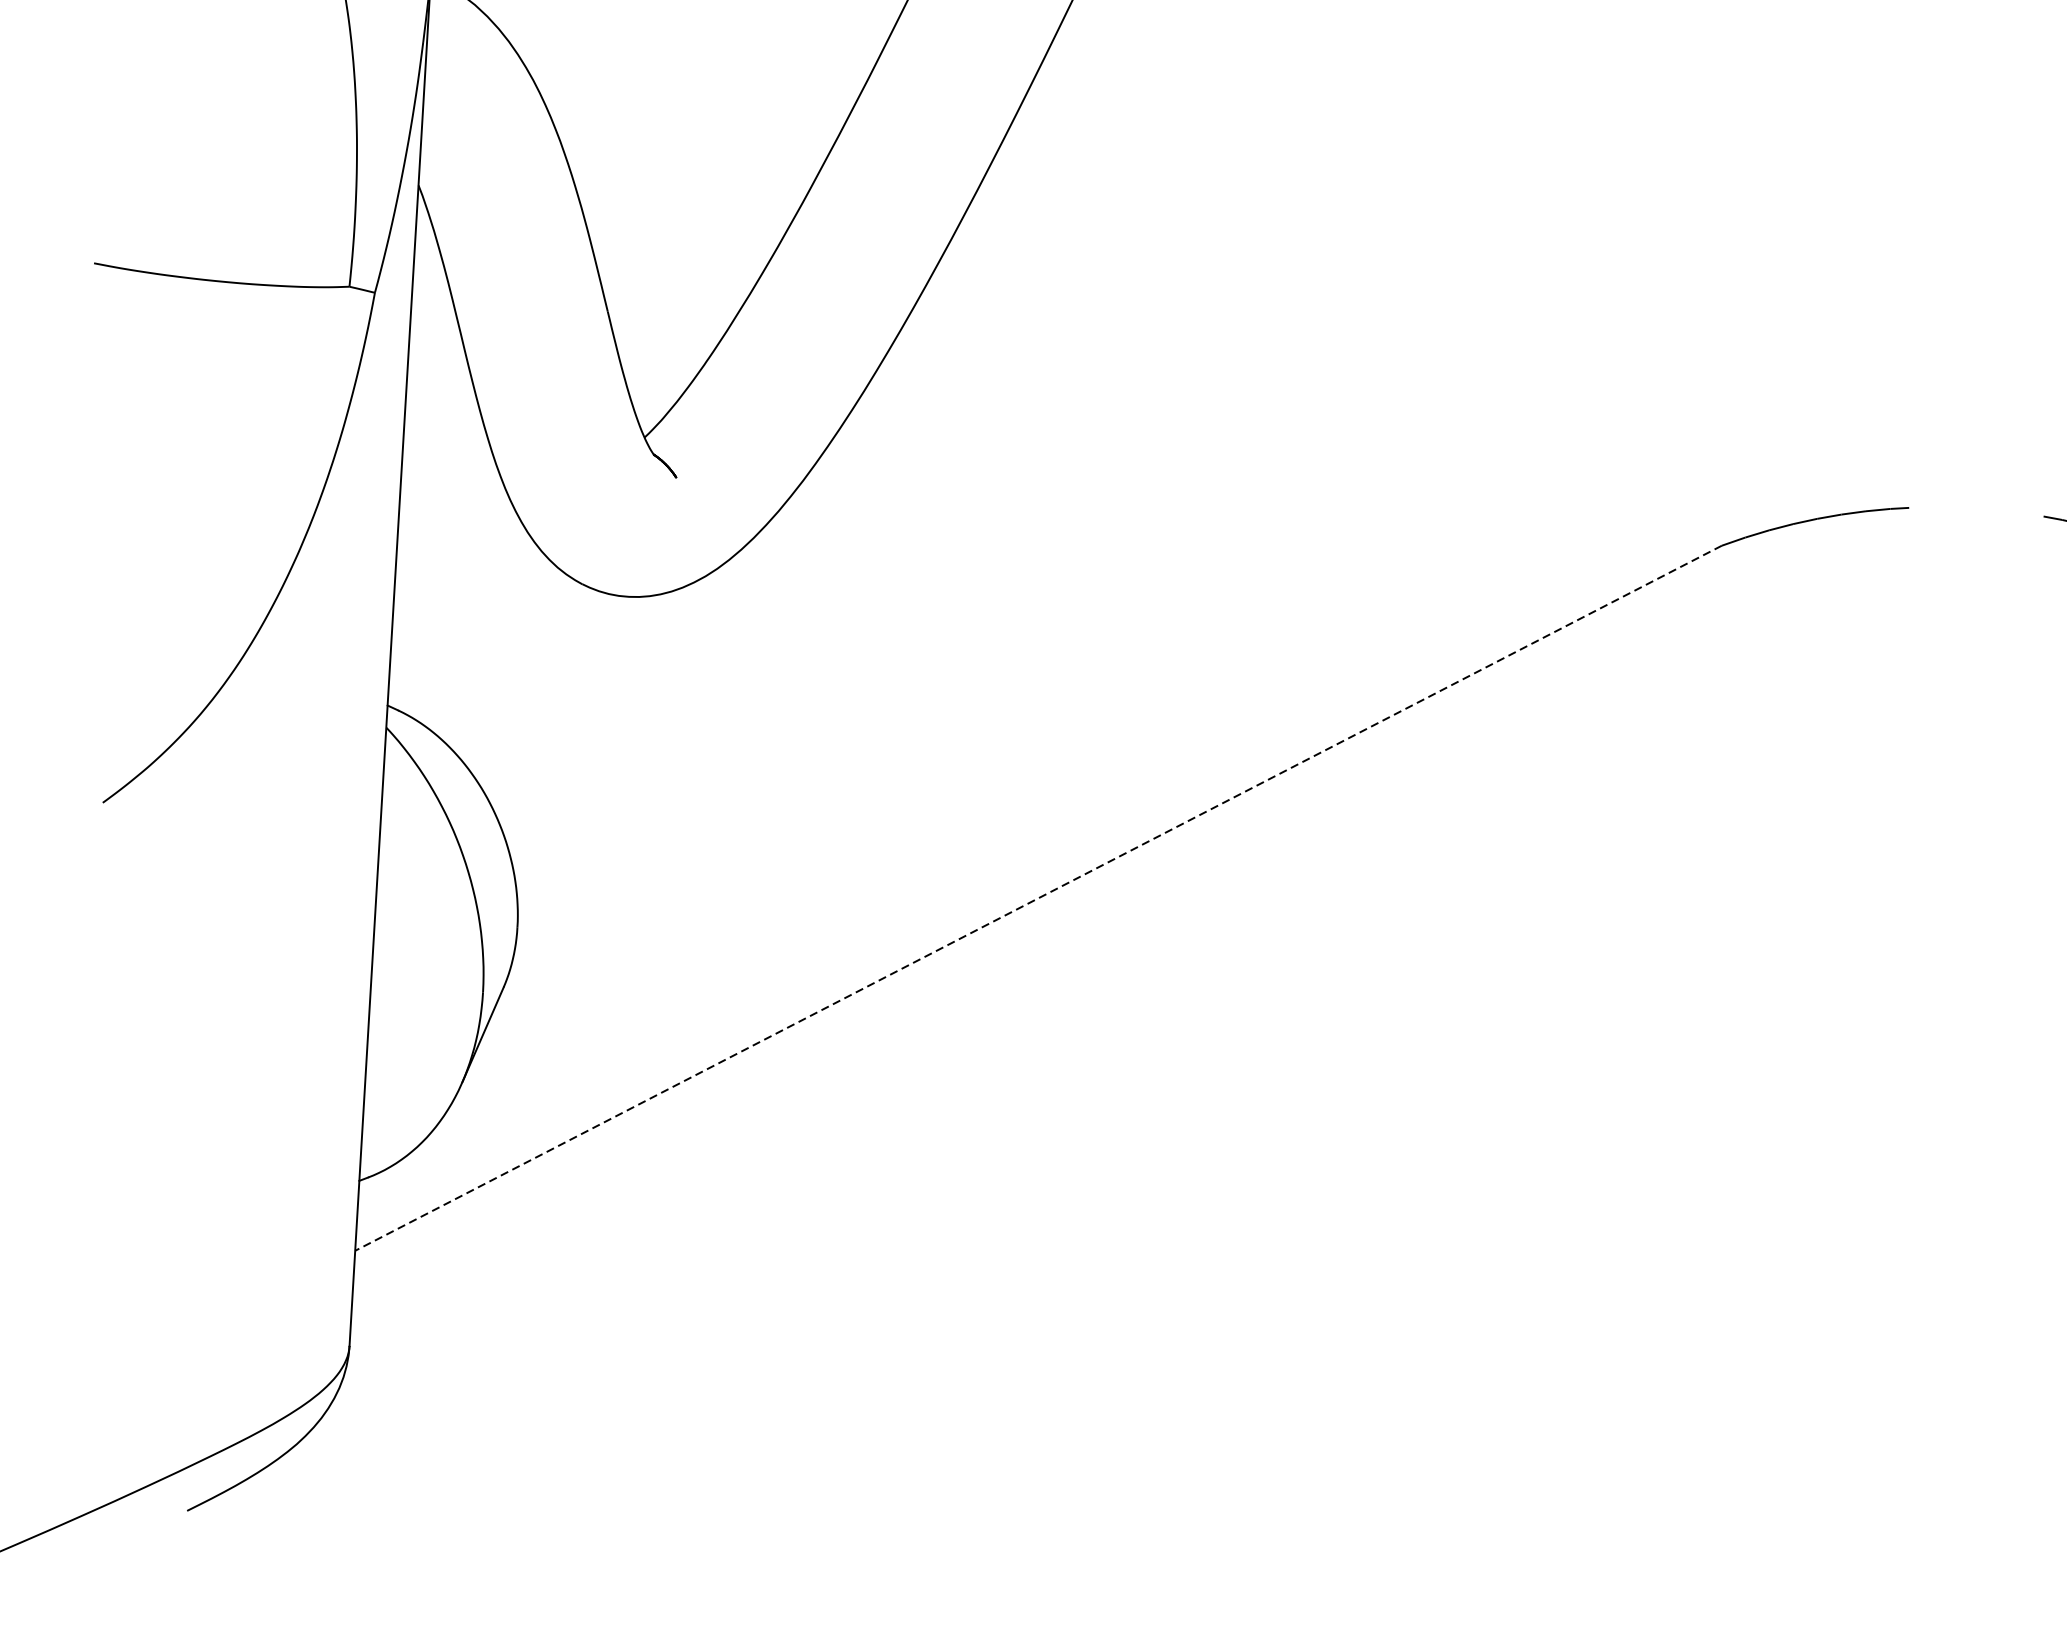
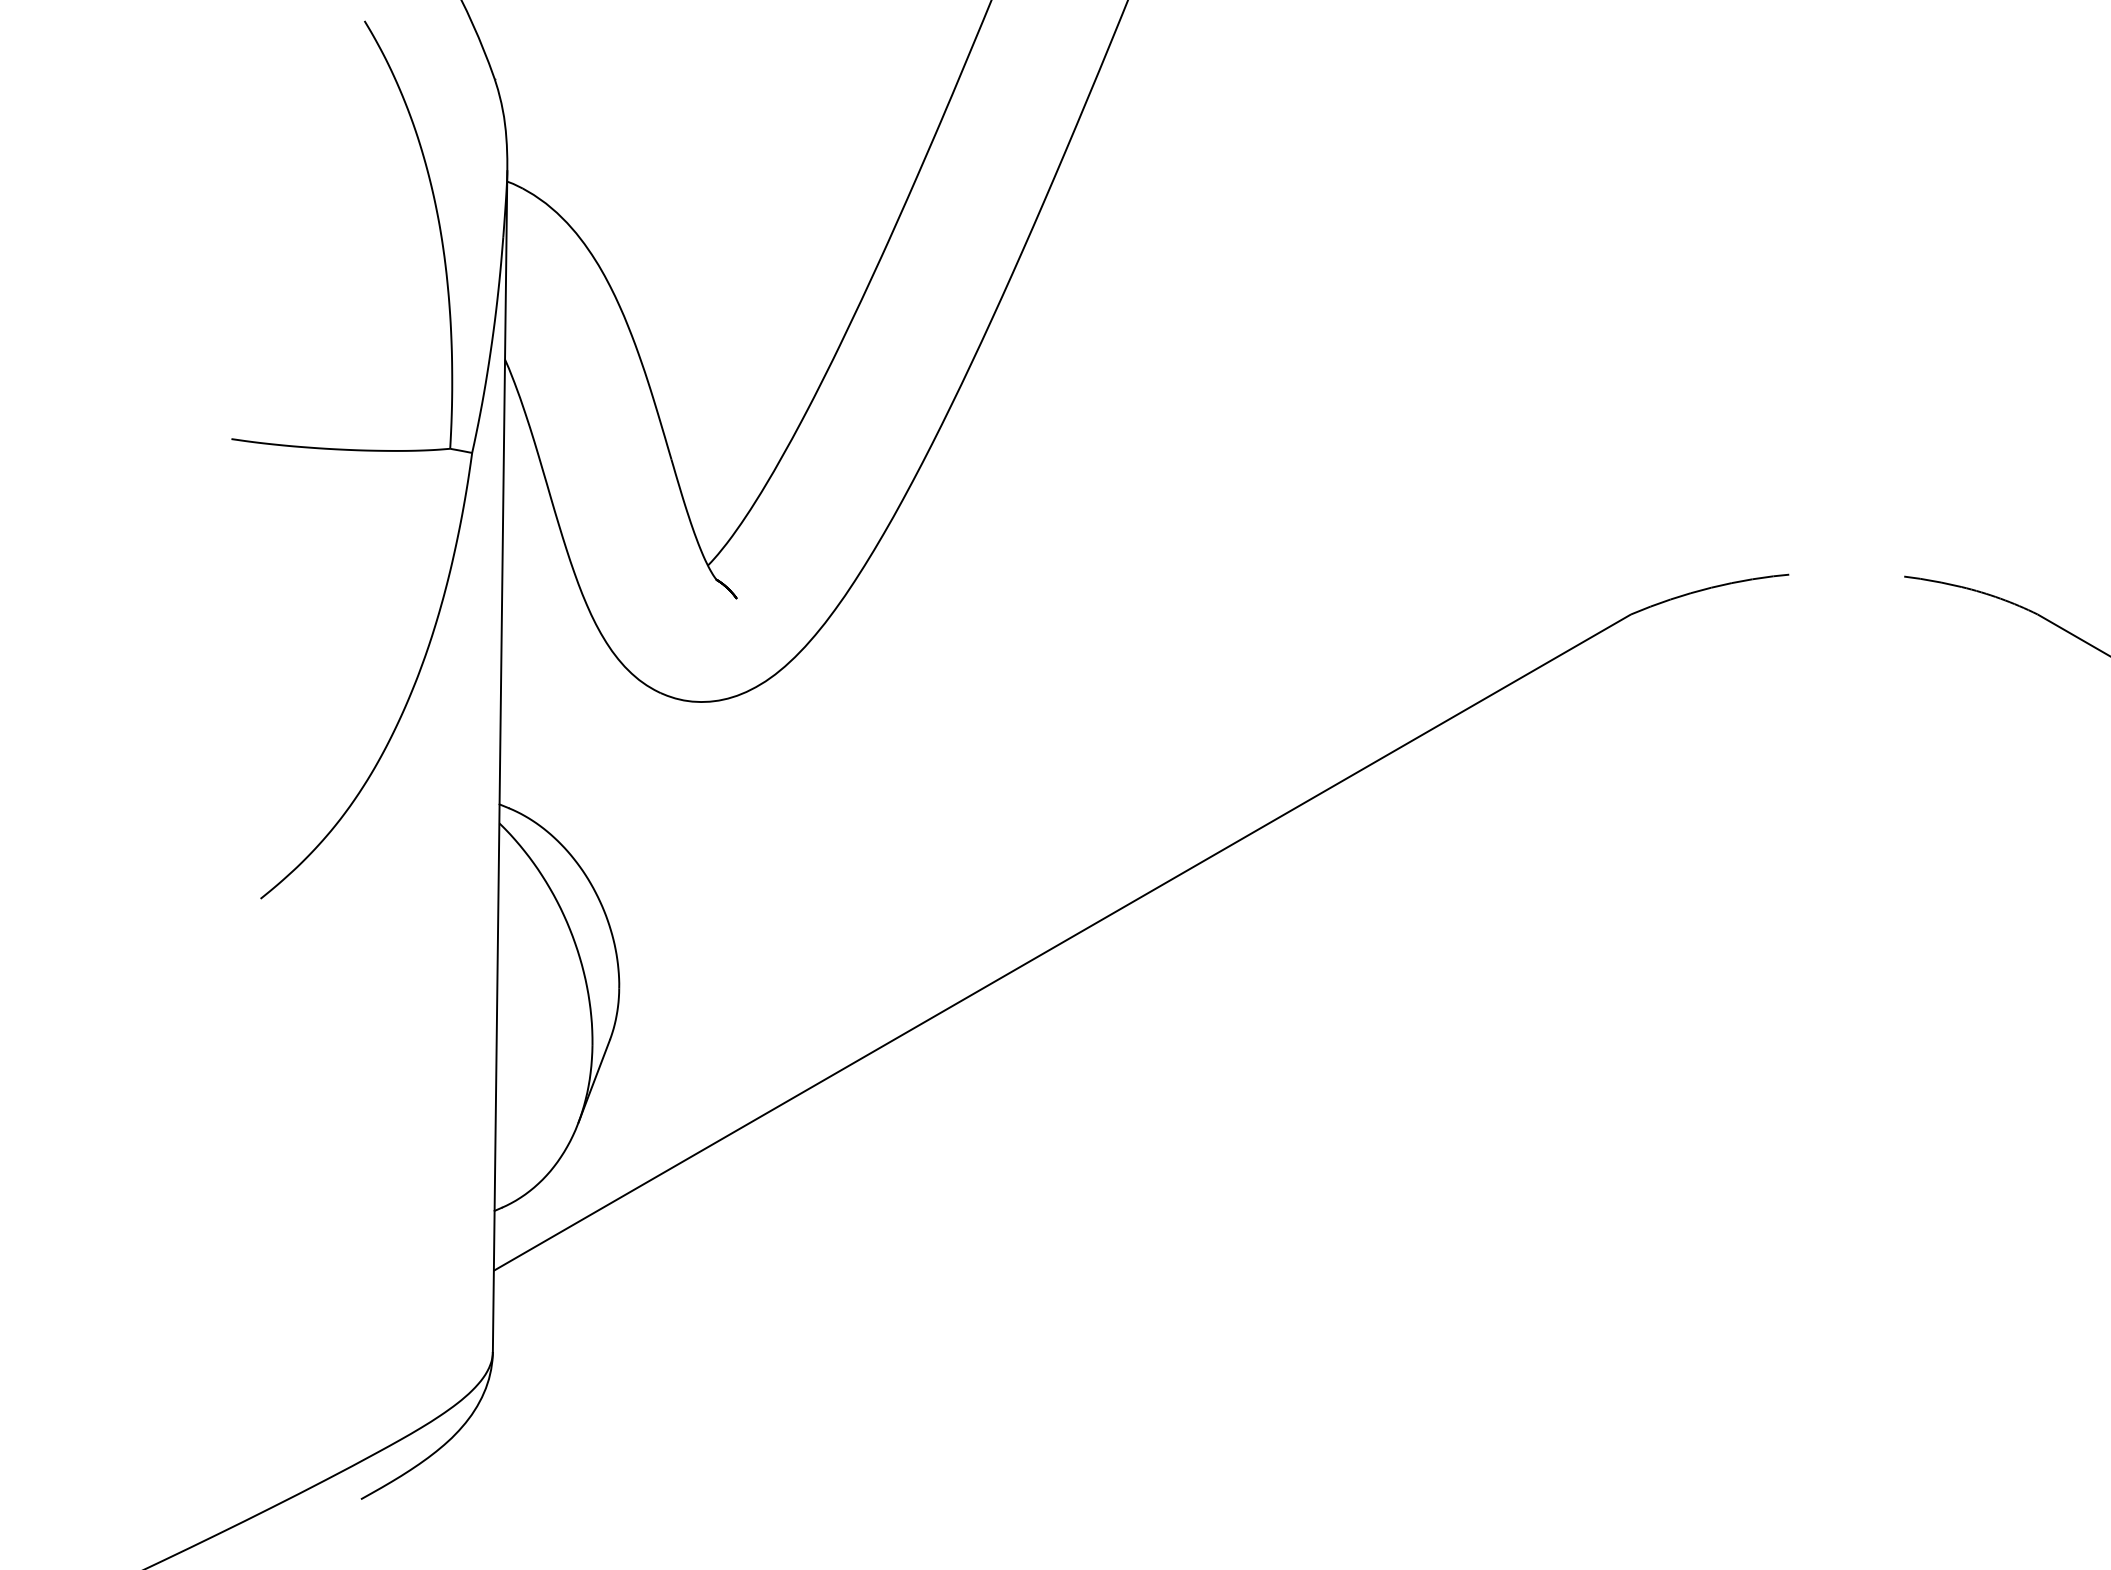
line: (1038, 898) -> (1062, 942), dashed -> solid

